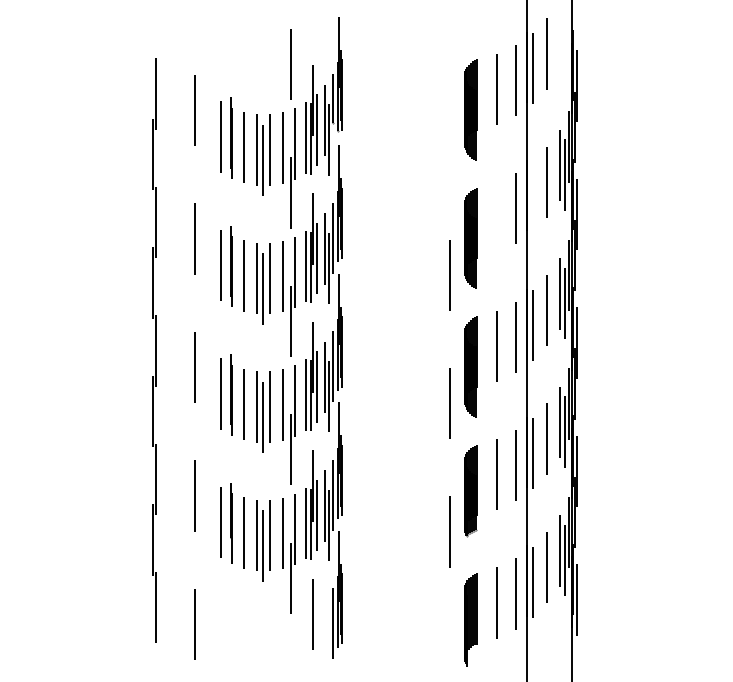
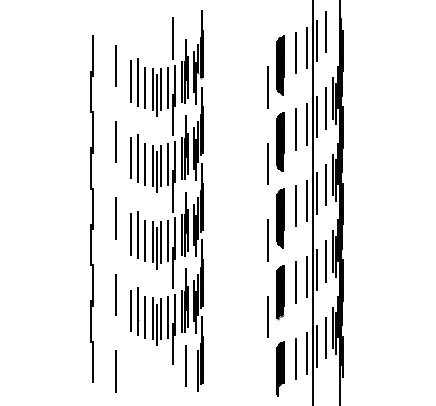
line: (449, 146) -> (267, 87), added
line: (532, 195) -> (316, 116), added
line: (496, 217) -> (295, 129), added

